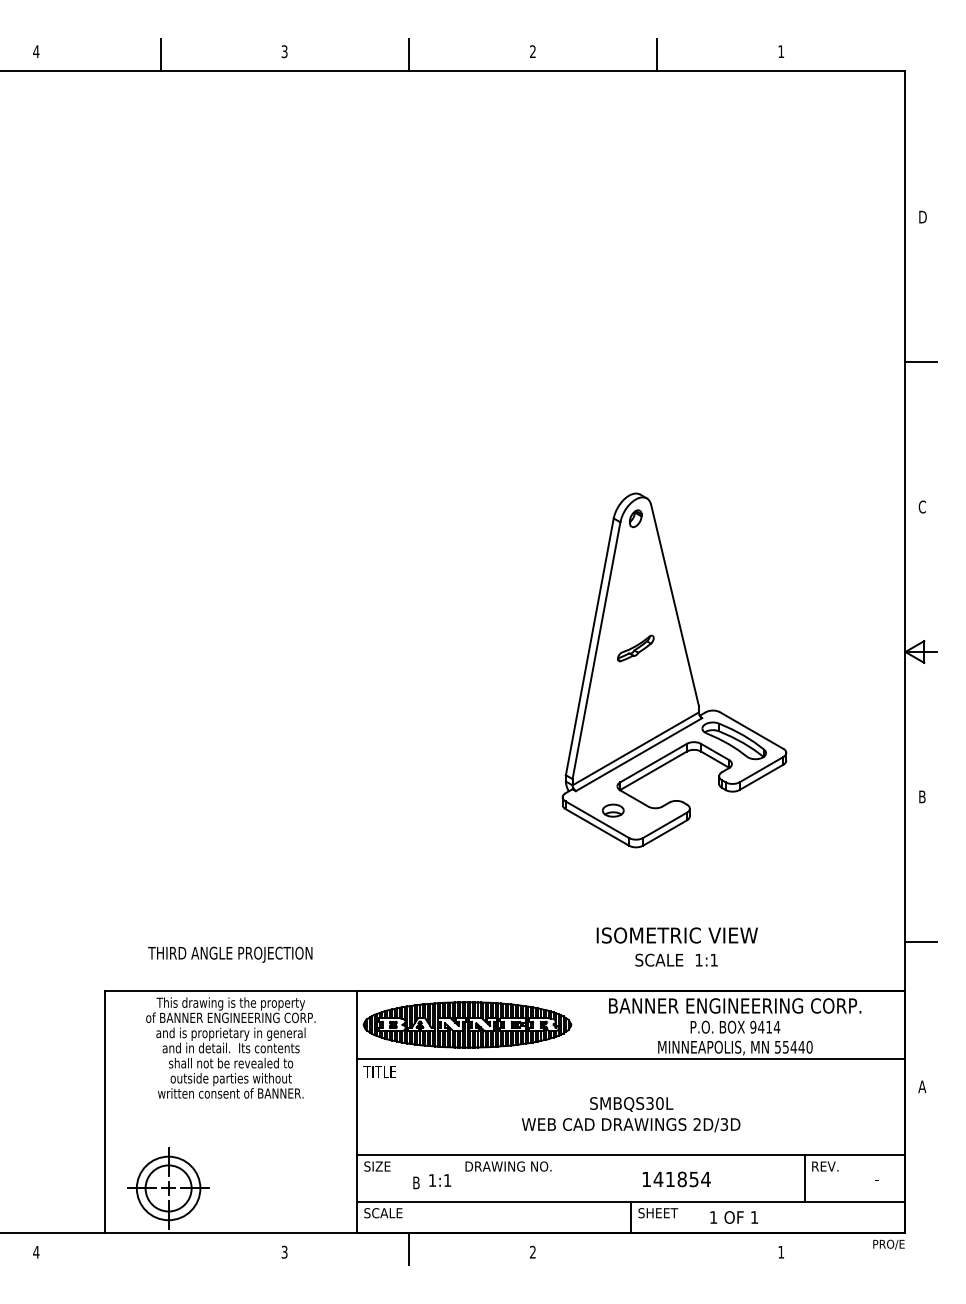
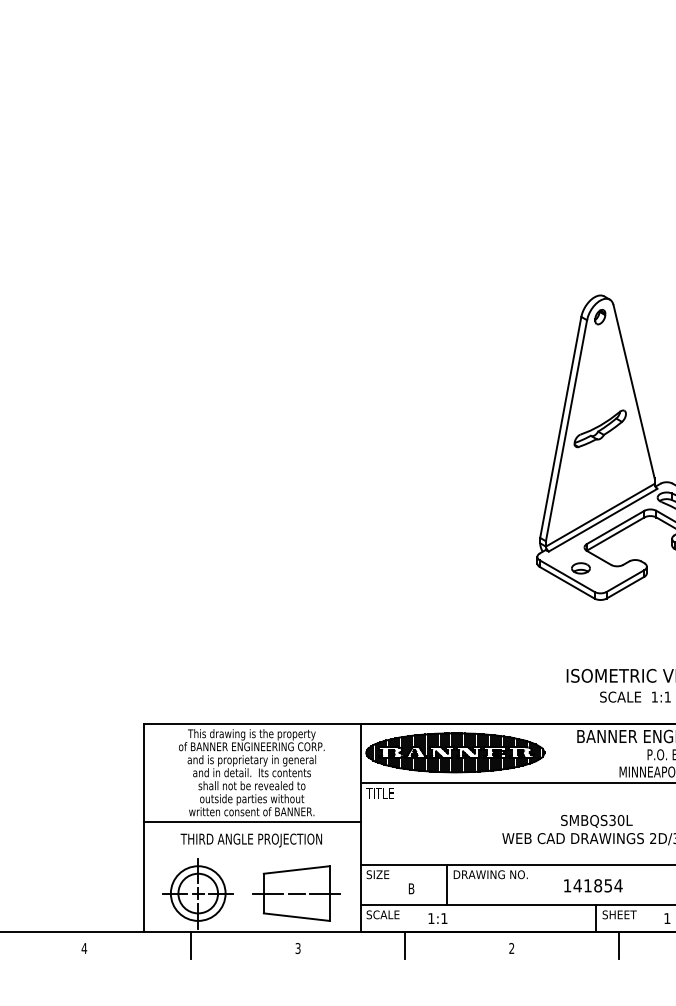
part: (635, 648) -> (600, 428), size x1.67
text: (230, 954) -> (251, 840), moved
line: (231, 1104) -> (252, 821), added
line: (457, 1178) -> (446, 885), added
text: (676, 1179) -> (593, 885), moved
text: (440, 1180) -> (438, 918), moved
part: (282, 1188) -> (296, 893), added
line: (160, 1248) -> (191, 945), added
line: (657, 1248) -> (619, 945), added

